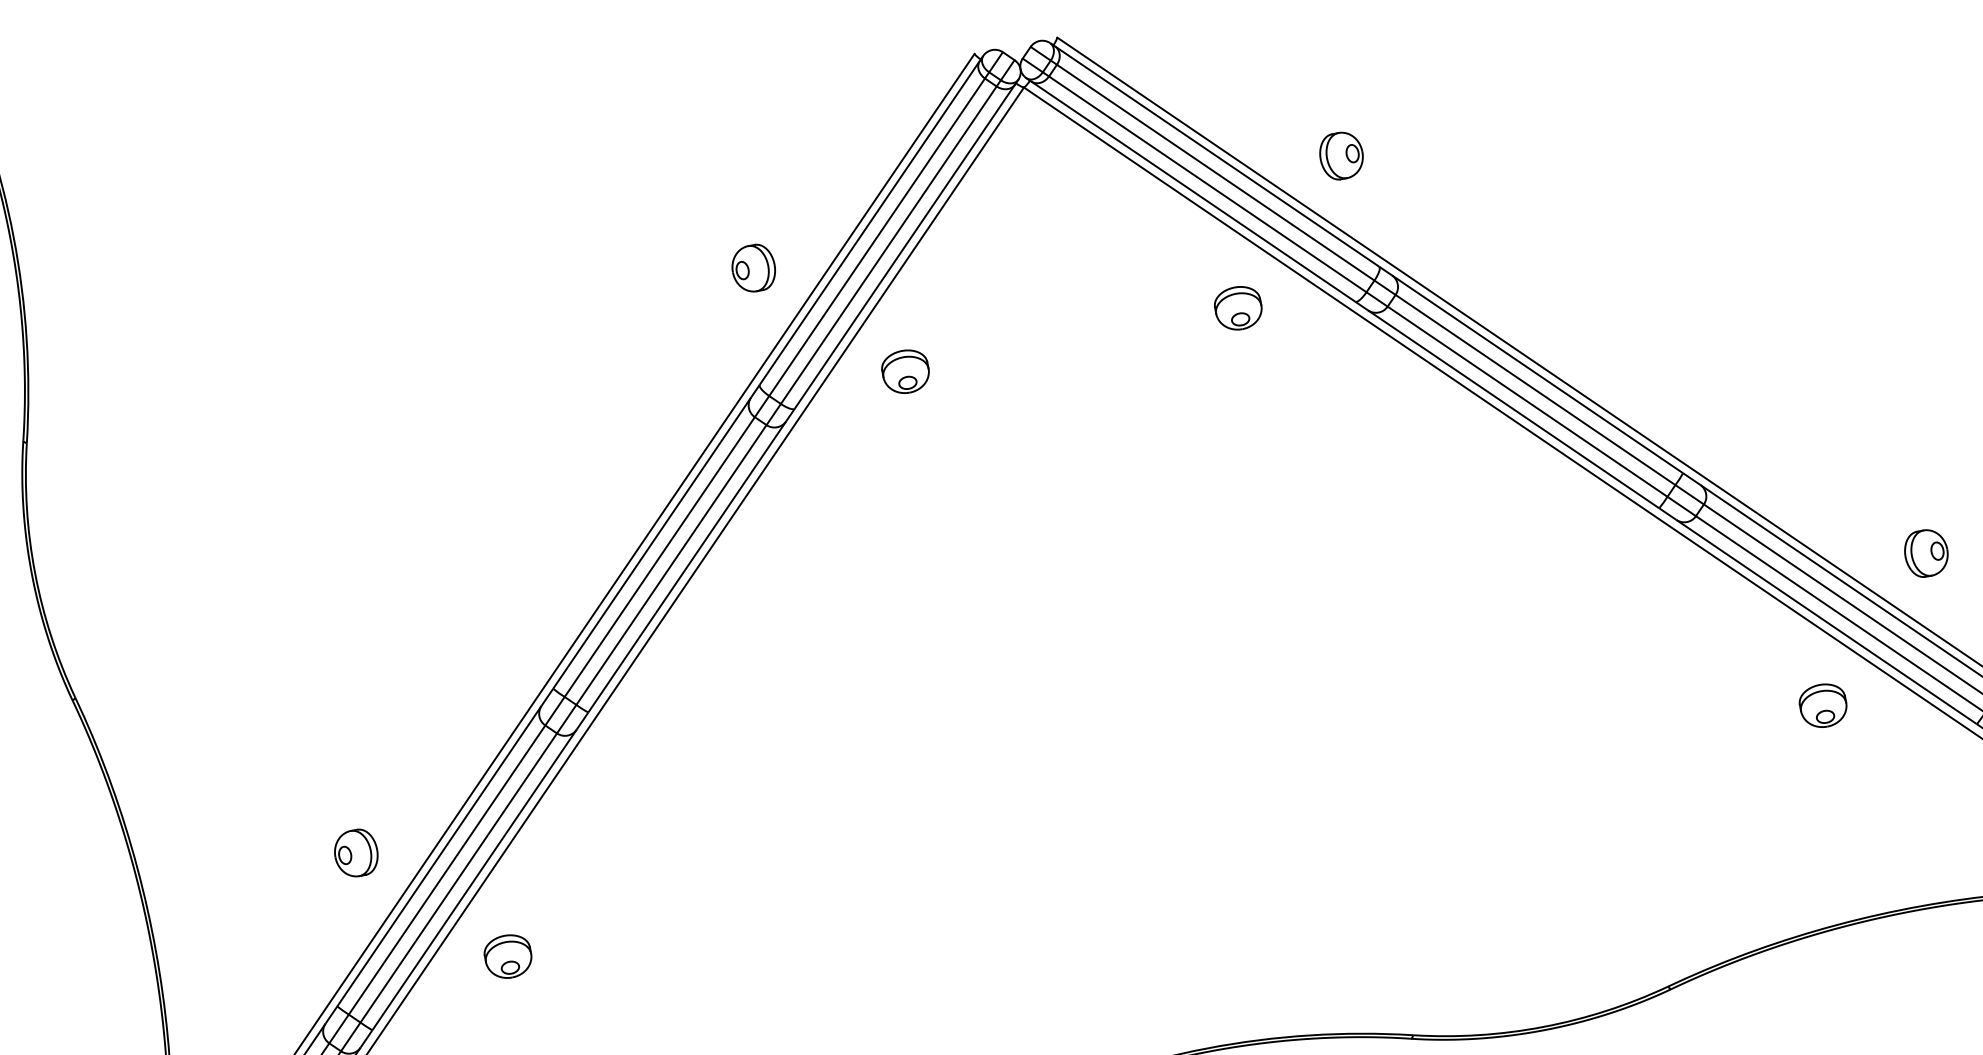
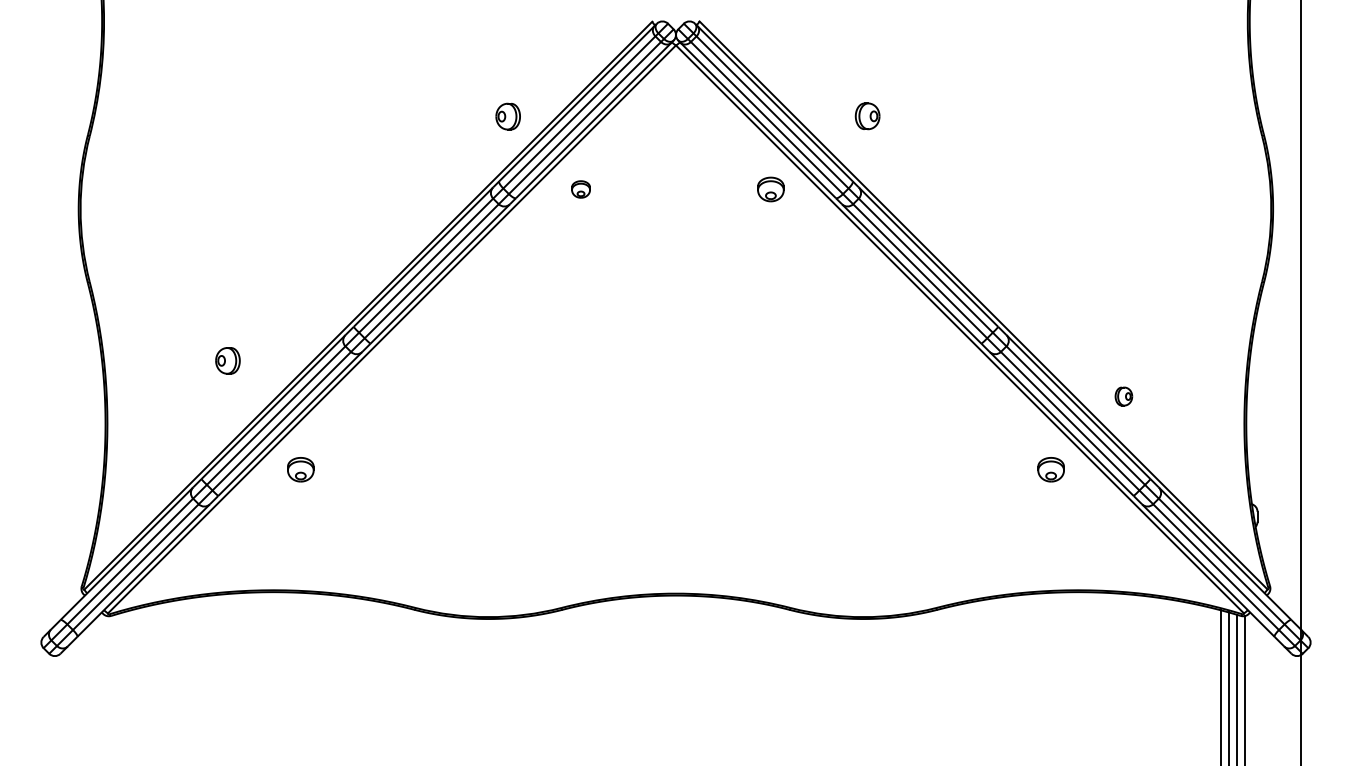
part: (1341, 156) -> (867, 116), moved
part: (904, 371) -> (580, 189), size x0.7
part: (1925, 553) -> (1123, 396), size x0.7
part: (355, 852) -> (227, 360), moved

